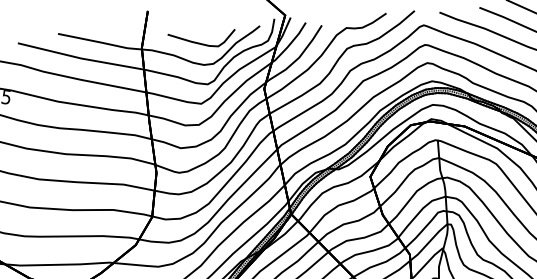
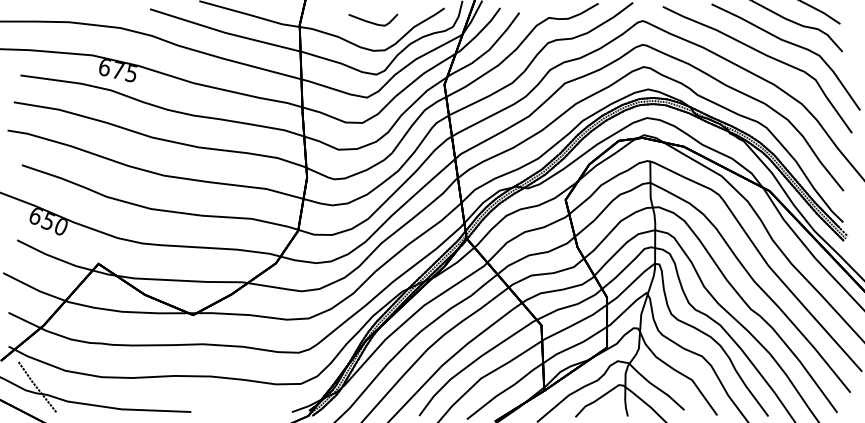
part: (202, 39) -> (373, 19), size x0.6

